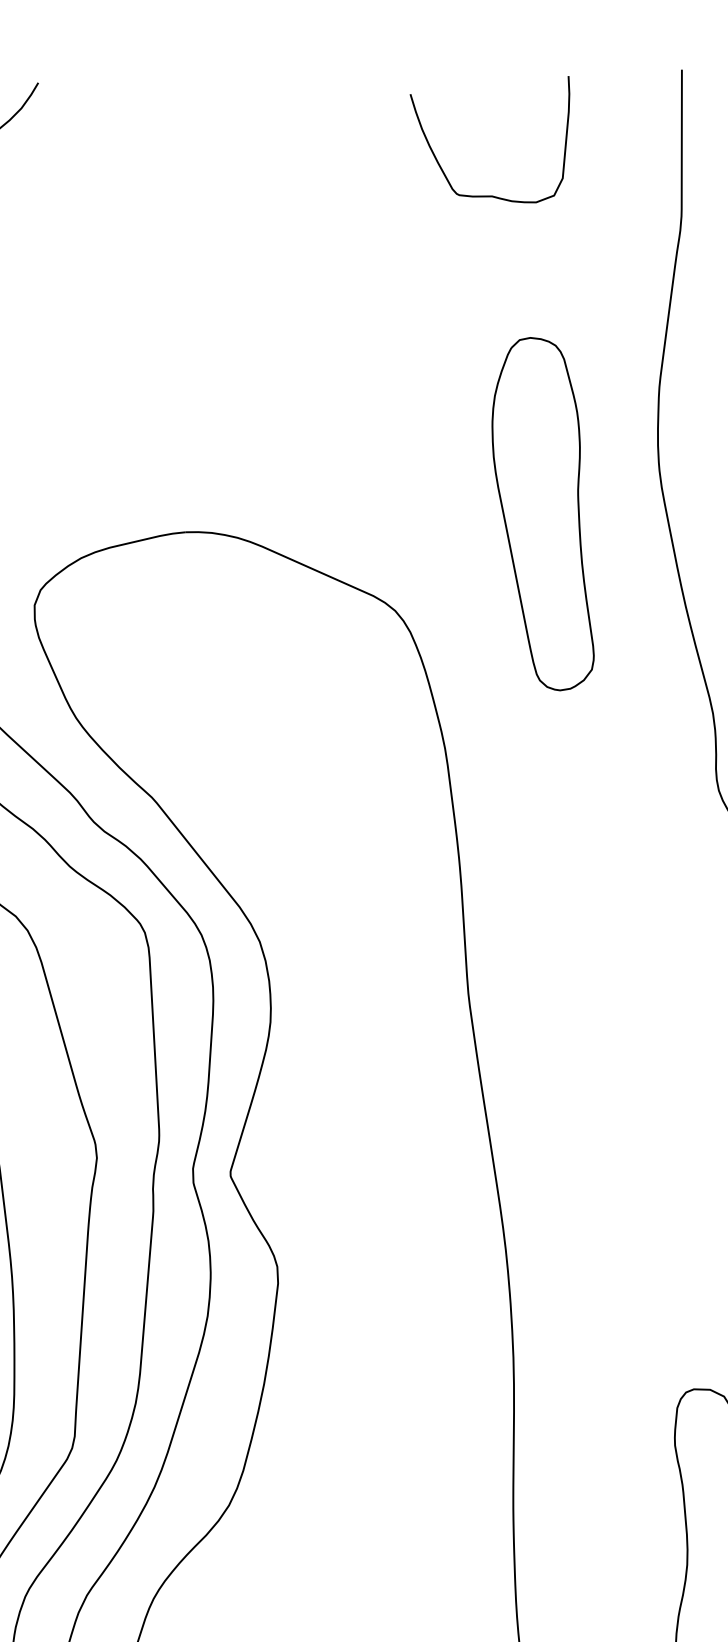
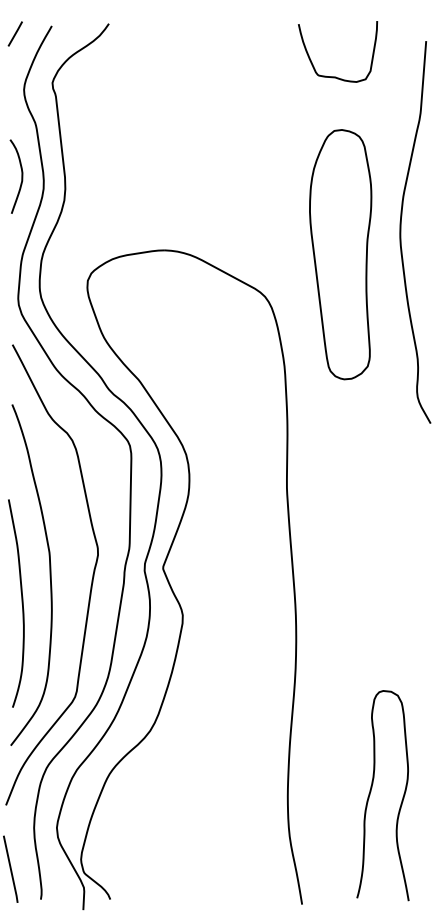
curve: (492, 194) -> (335, 76), moved
part: (541, 513) -> (340, 254), size x1.43

